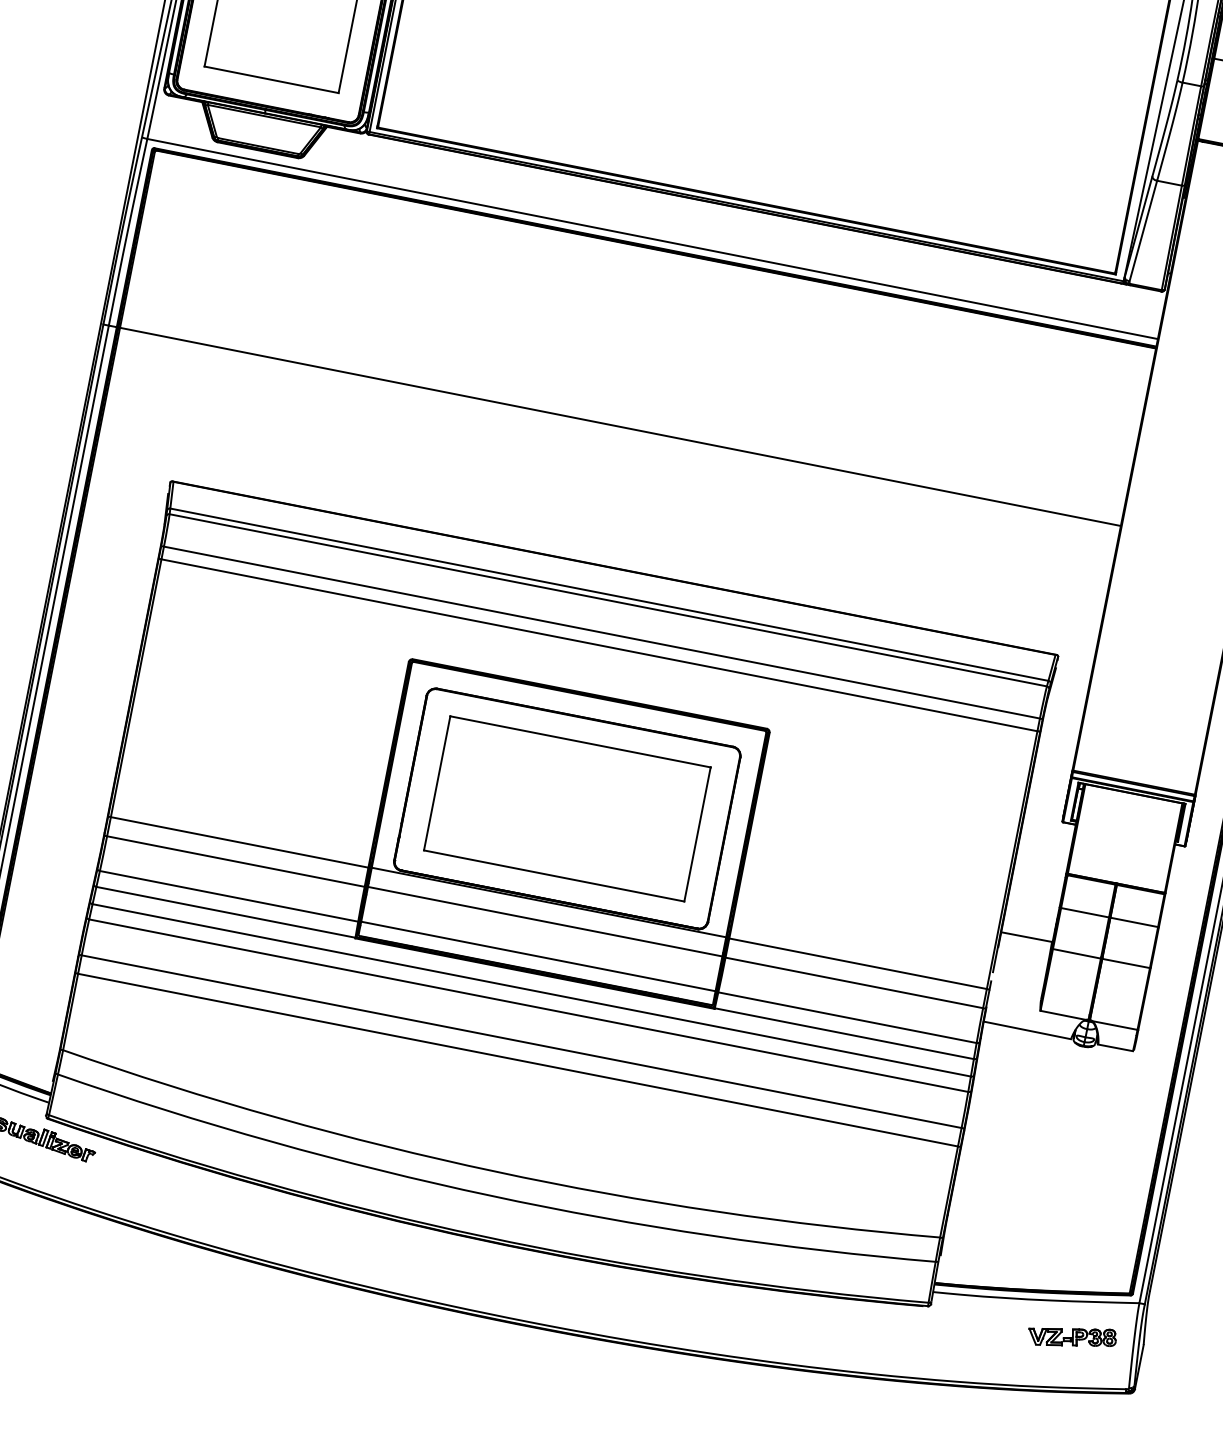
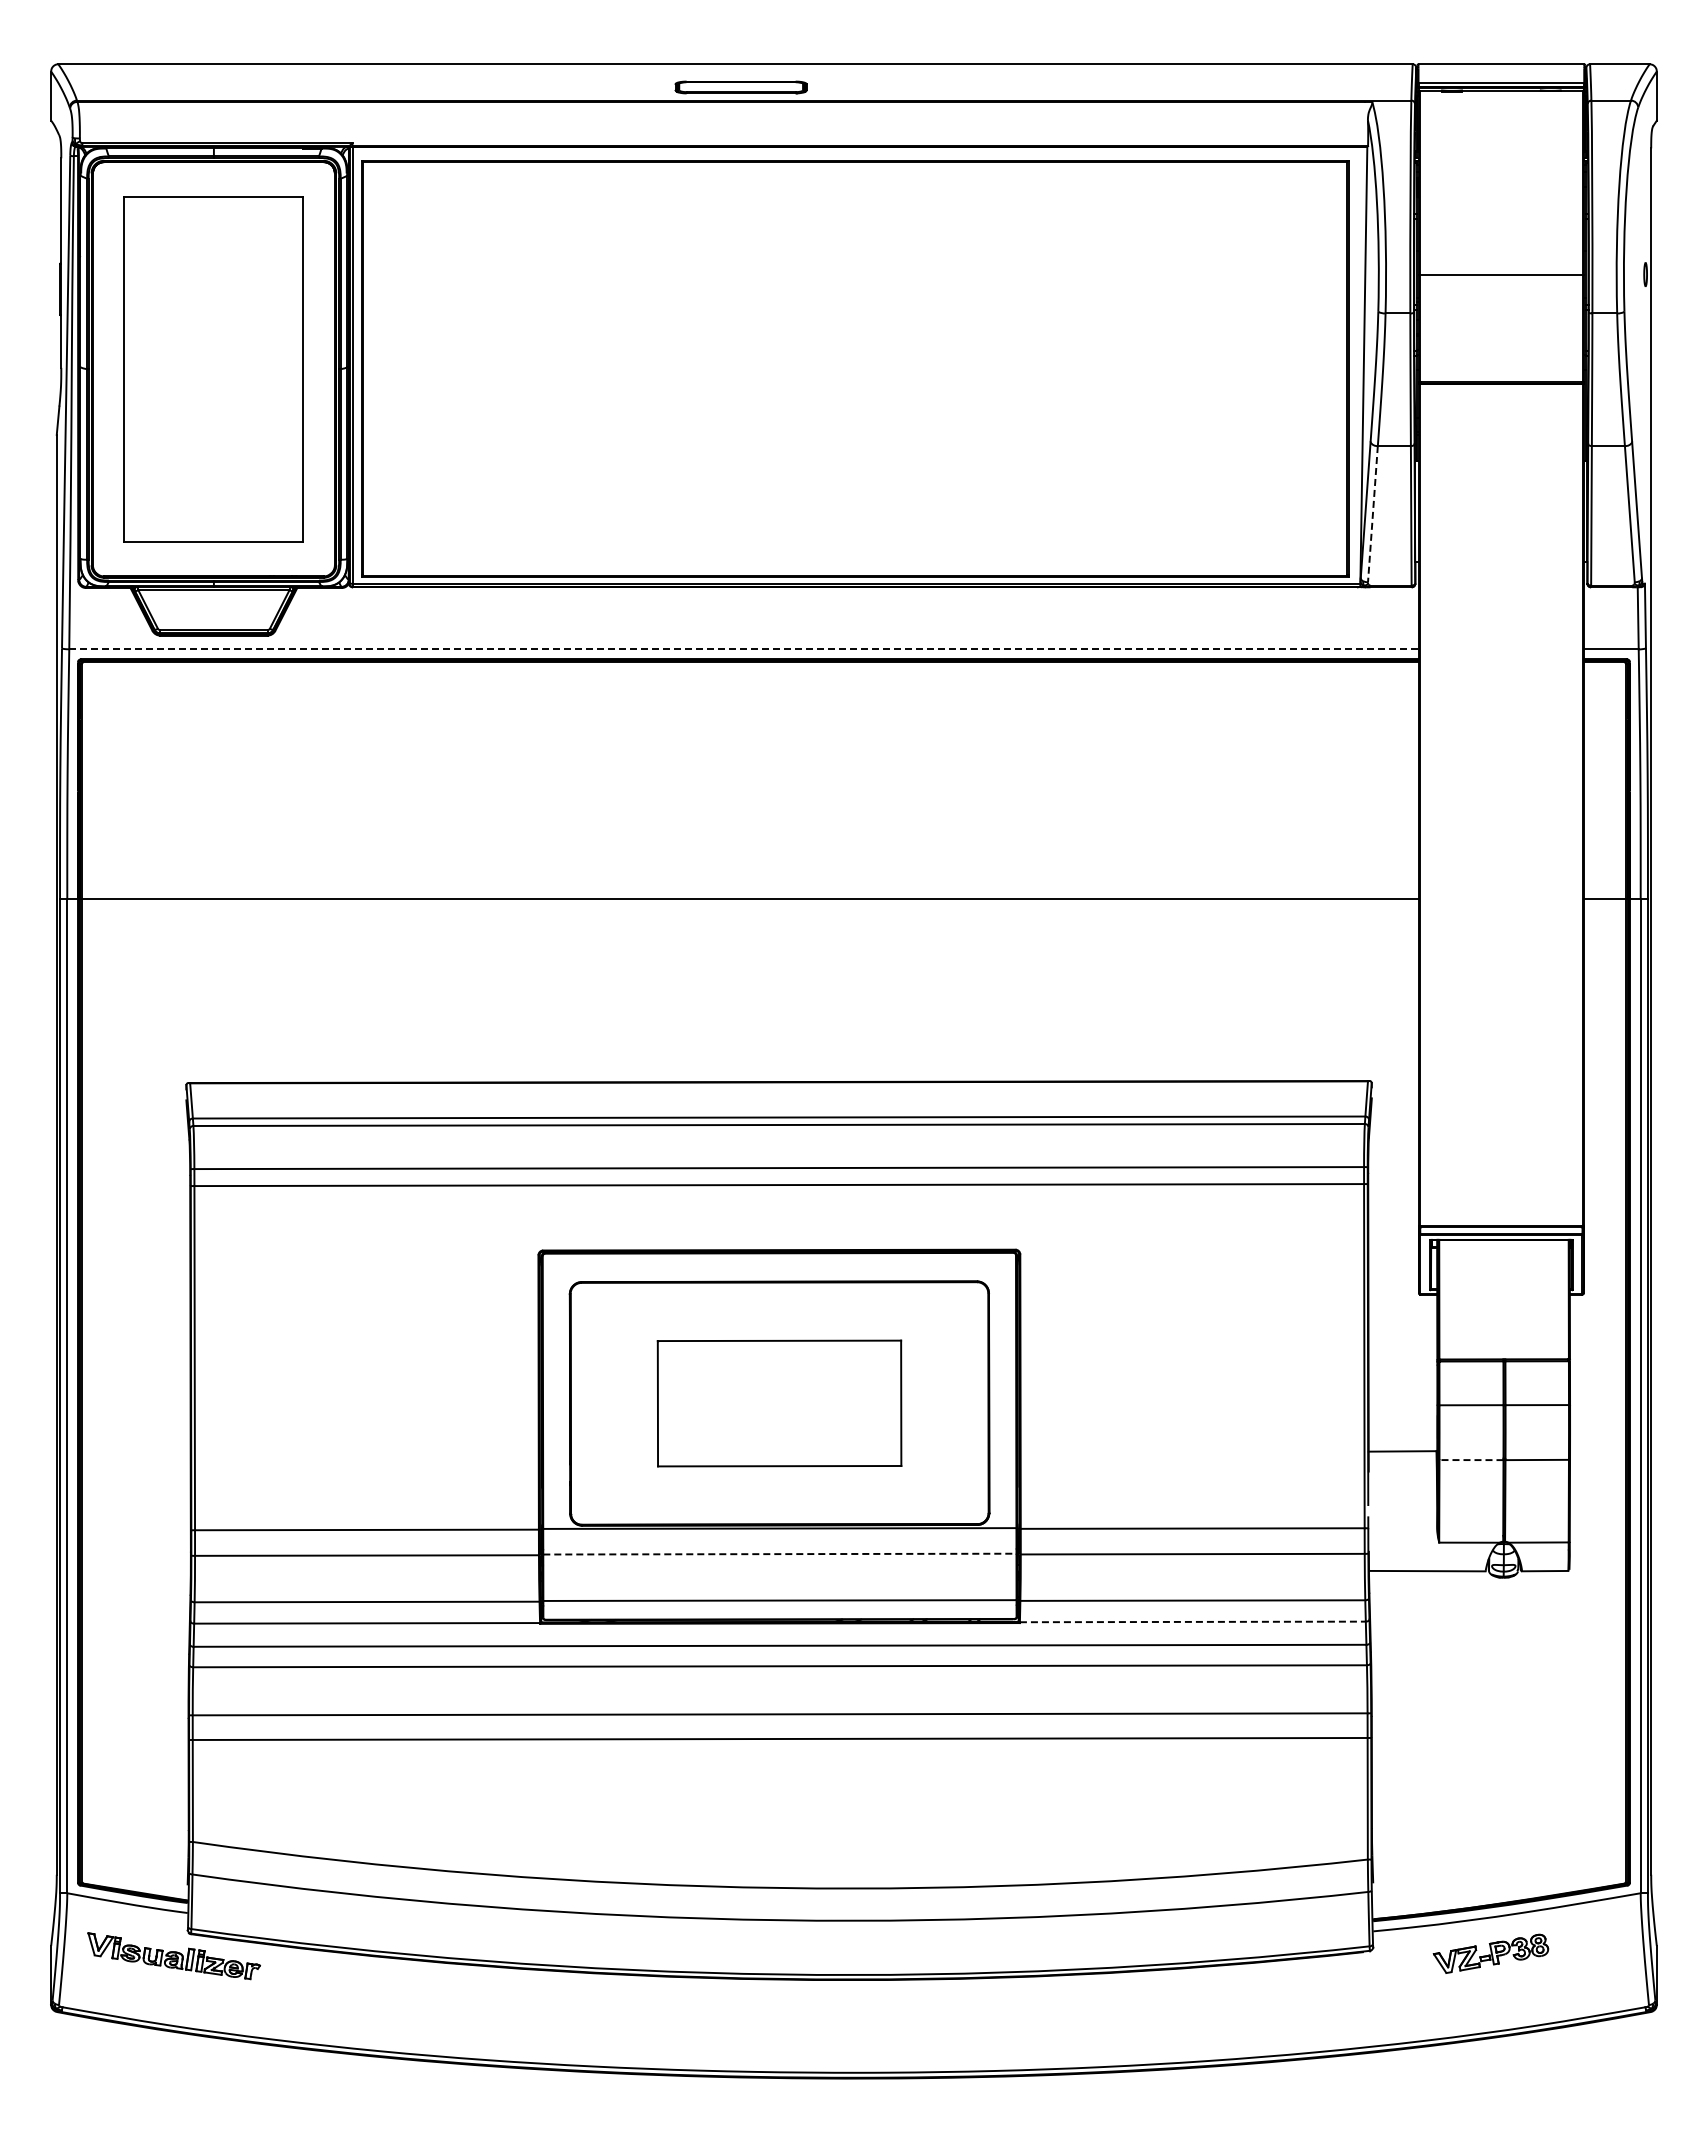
line: (1143, 231) -> (1372, 514), solid -> dashed
line: (652, 239) -> (744, 649), solid -> dashed
part: (567, 808) -> (779, 1403), size x0.7
line: (544, 921) -> (779, 1554), solid -> dashed
line: (1076, 953) -> (1470, 1460), solid -> dashed
line: (844, 1033) -> (1192, 1621), solid -> dashed
part: (1071, 1336) -> (1490, 1953), moved

